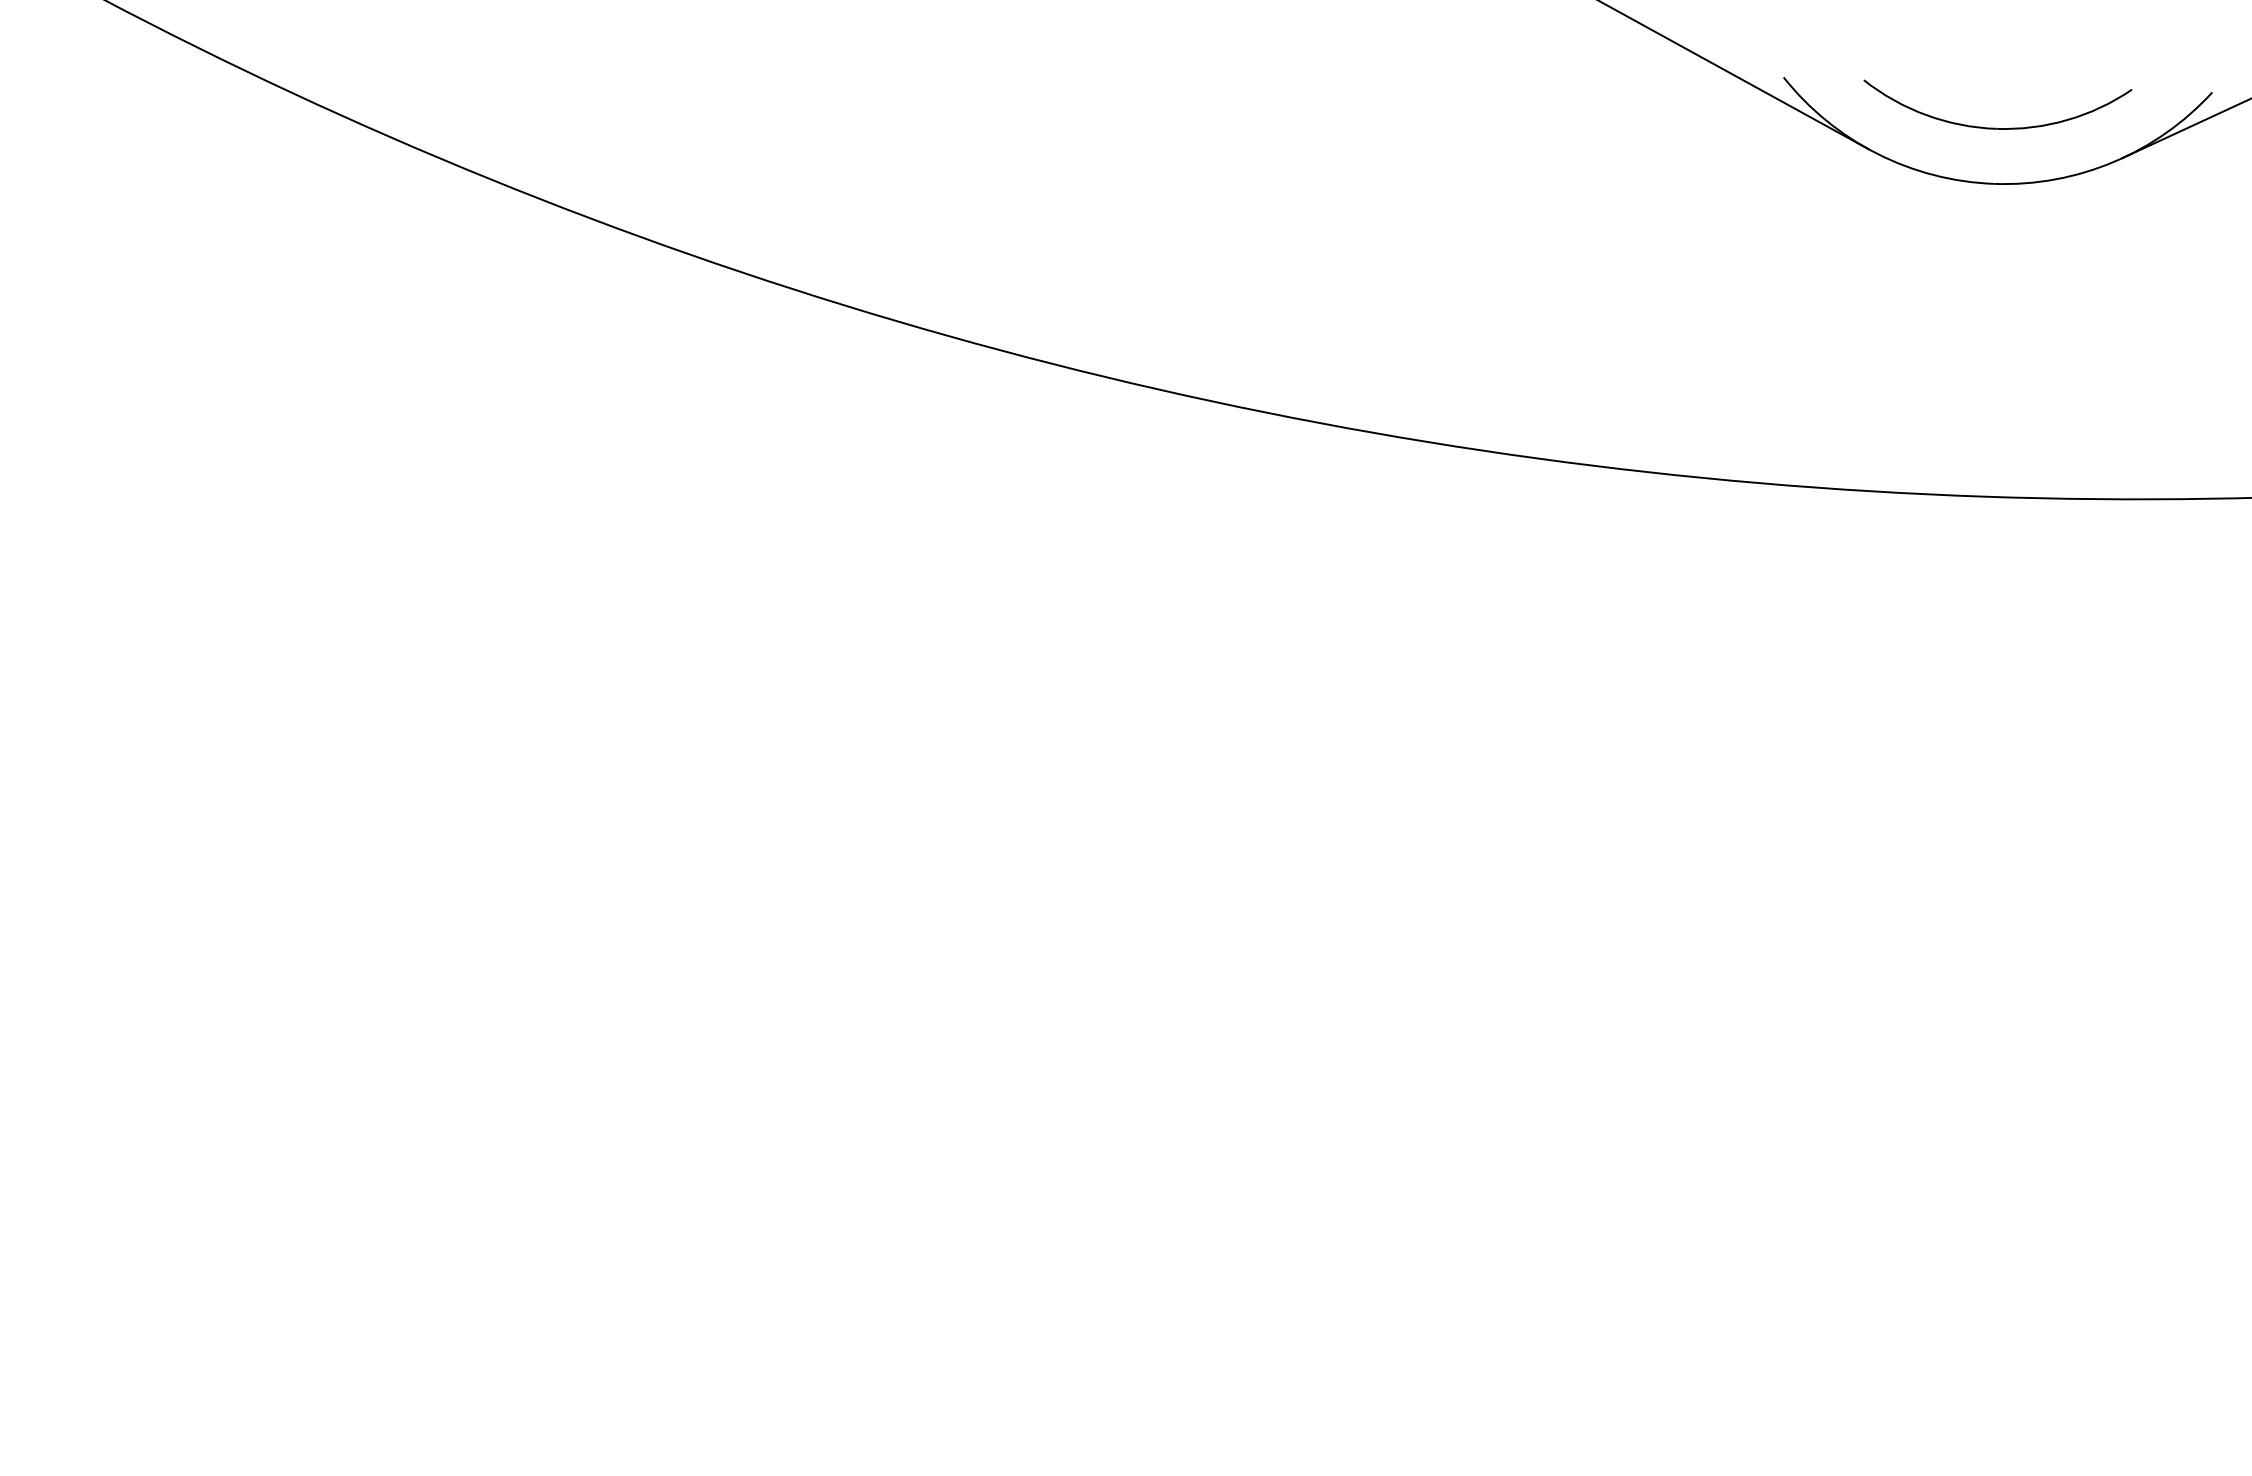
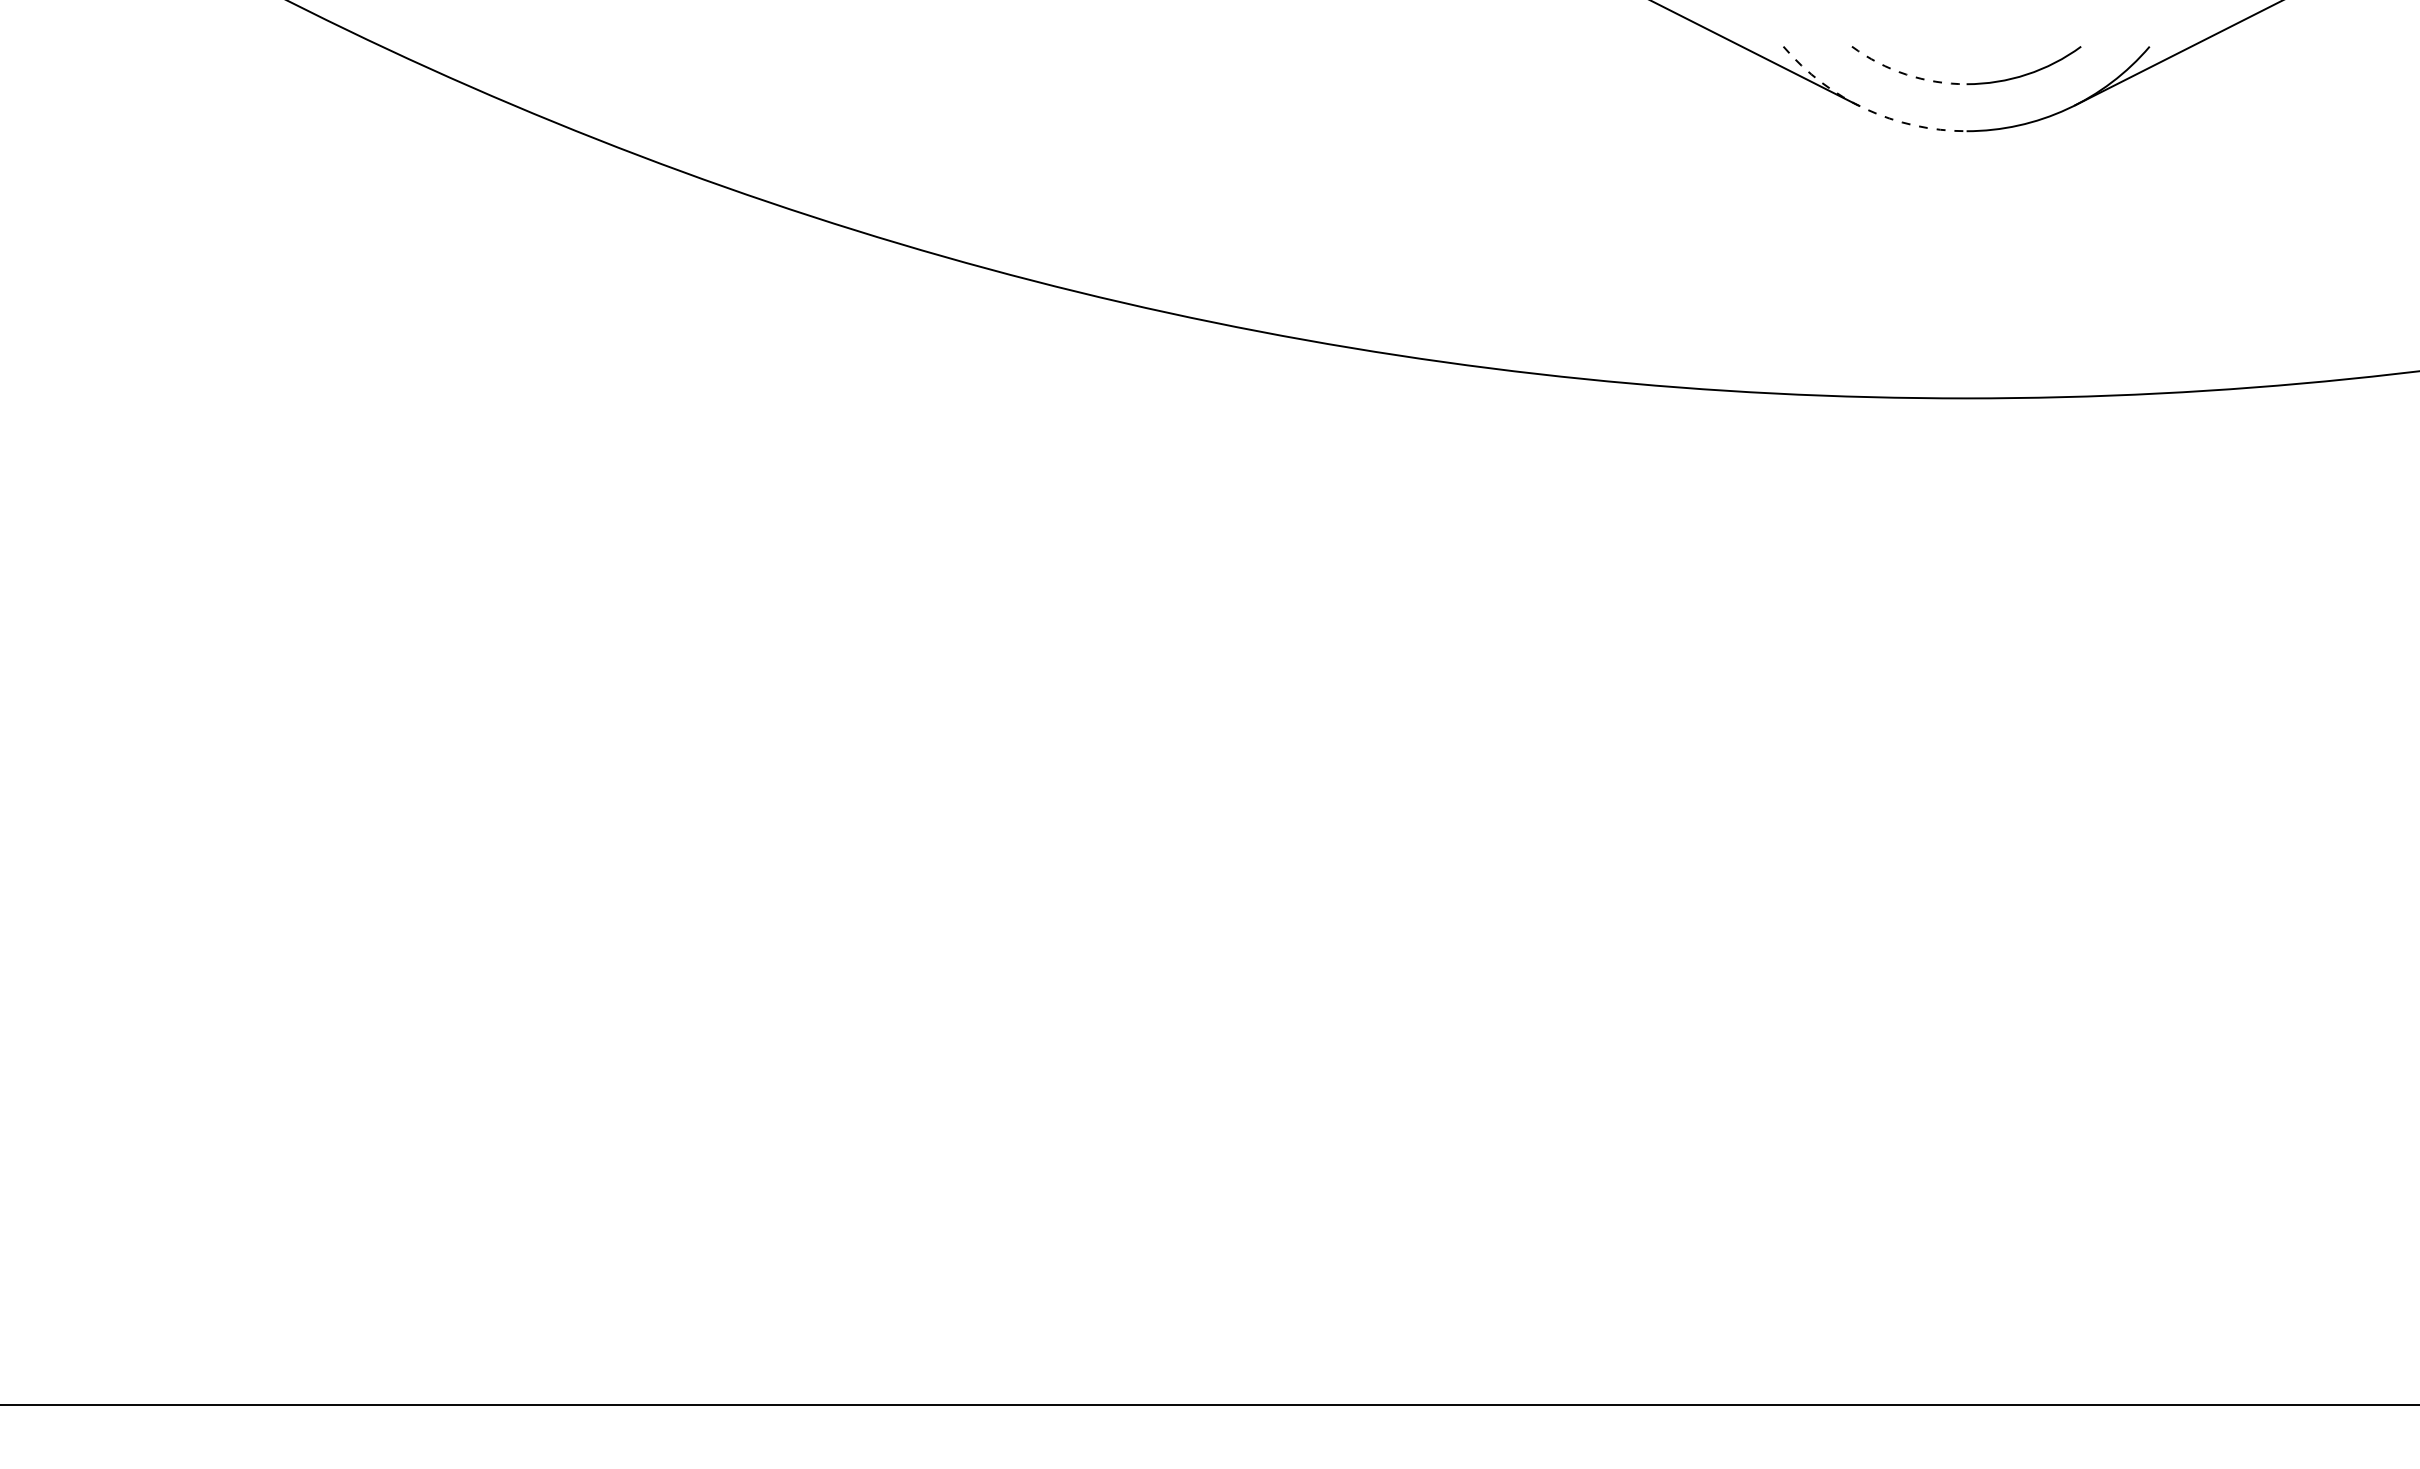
arc: (1926, 115) -> (1906, 74), solid -> dashed
arc: (1877, 154) -> (1865, 109), solid -> dashed

